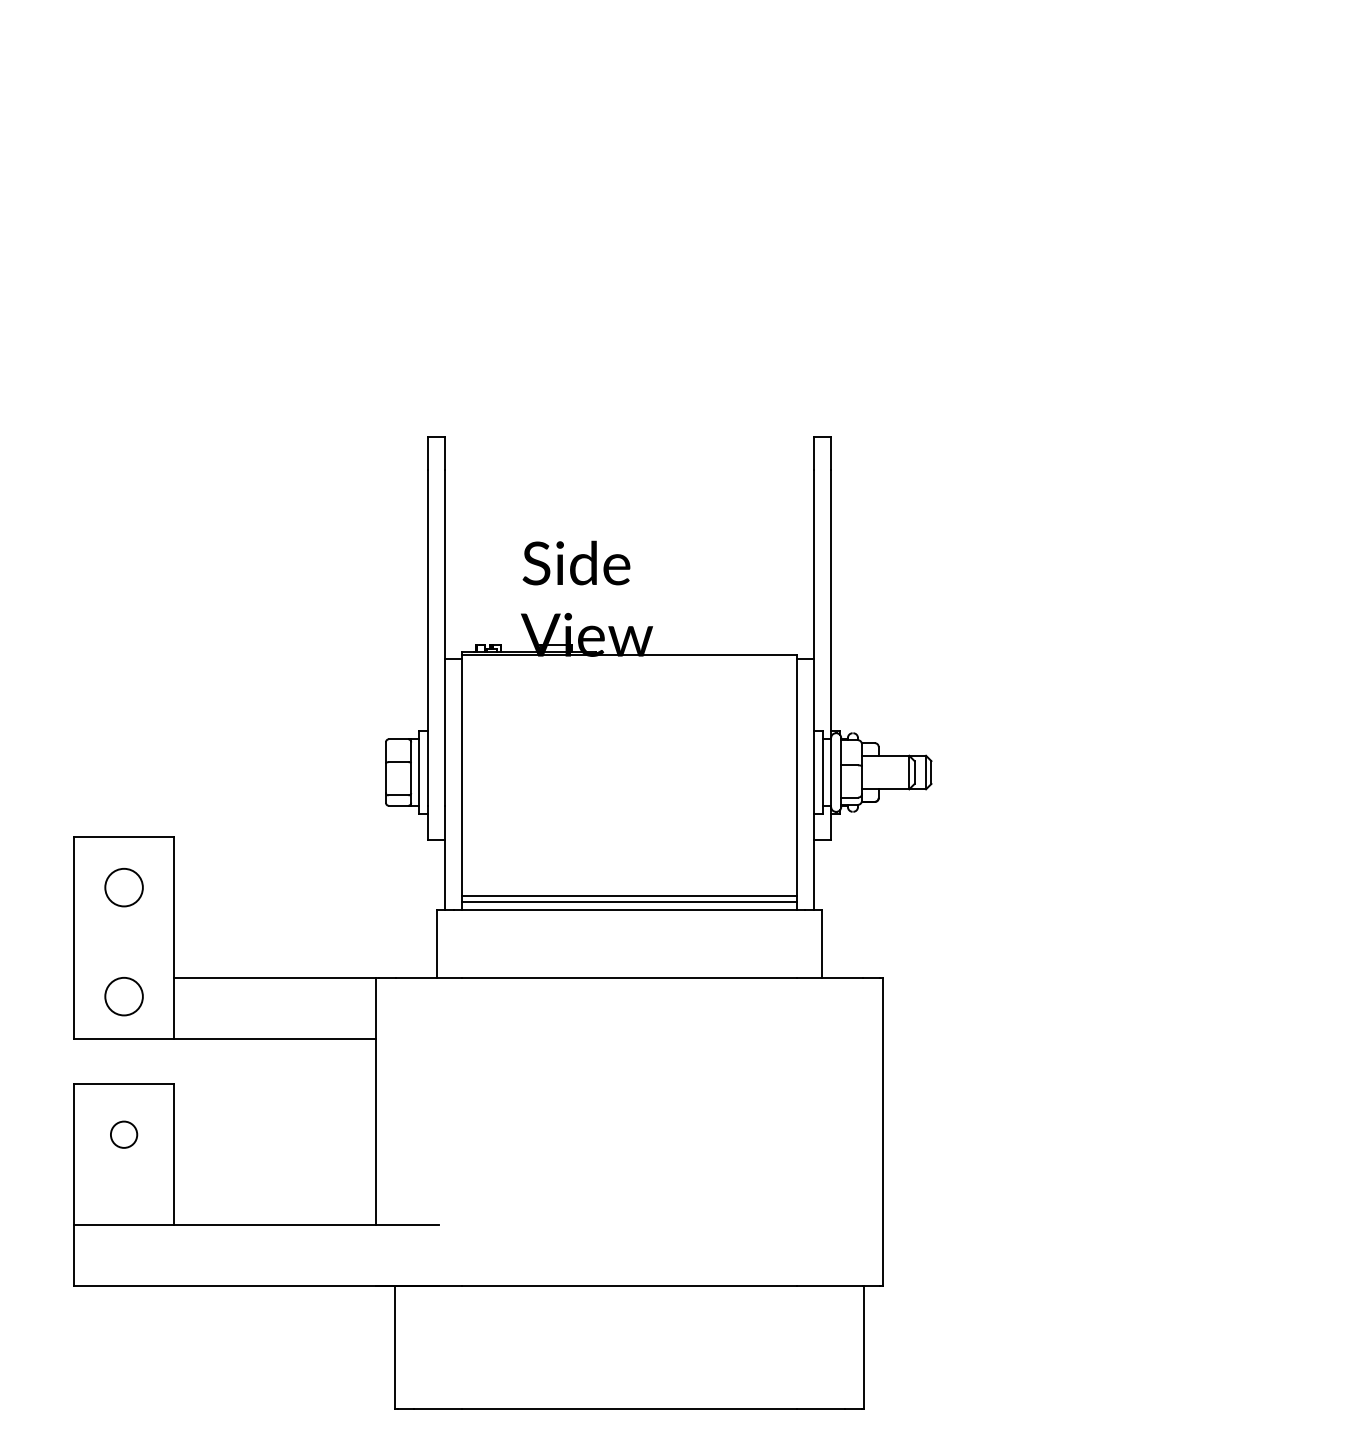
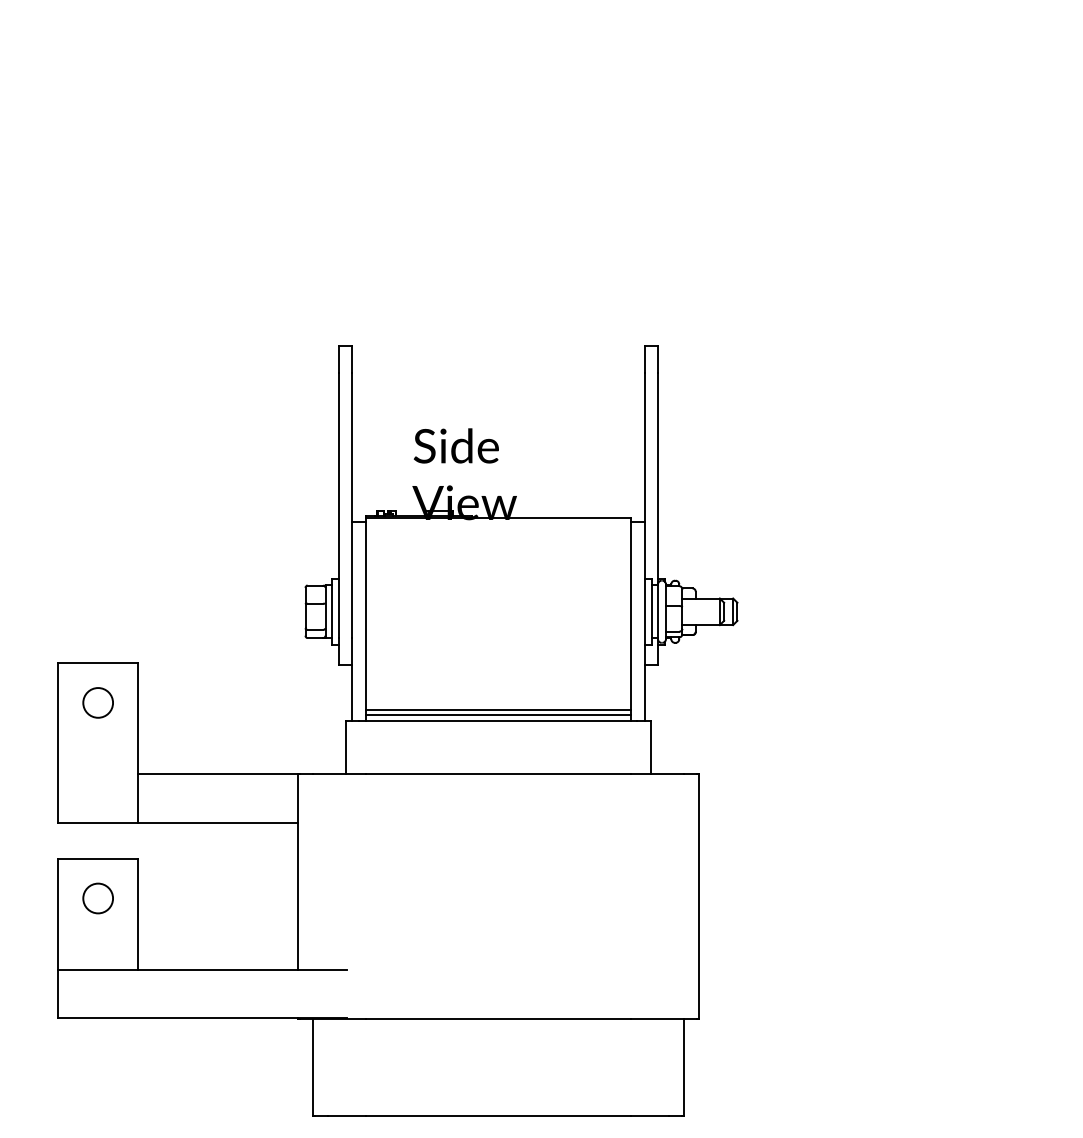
circle: (123, 996) -> (97, 789), removed
circle: (123, 1134) -> (97, 898), size x1.43

